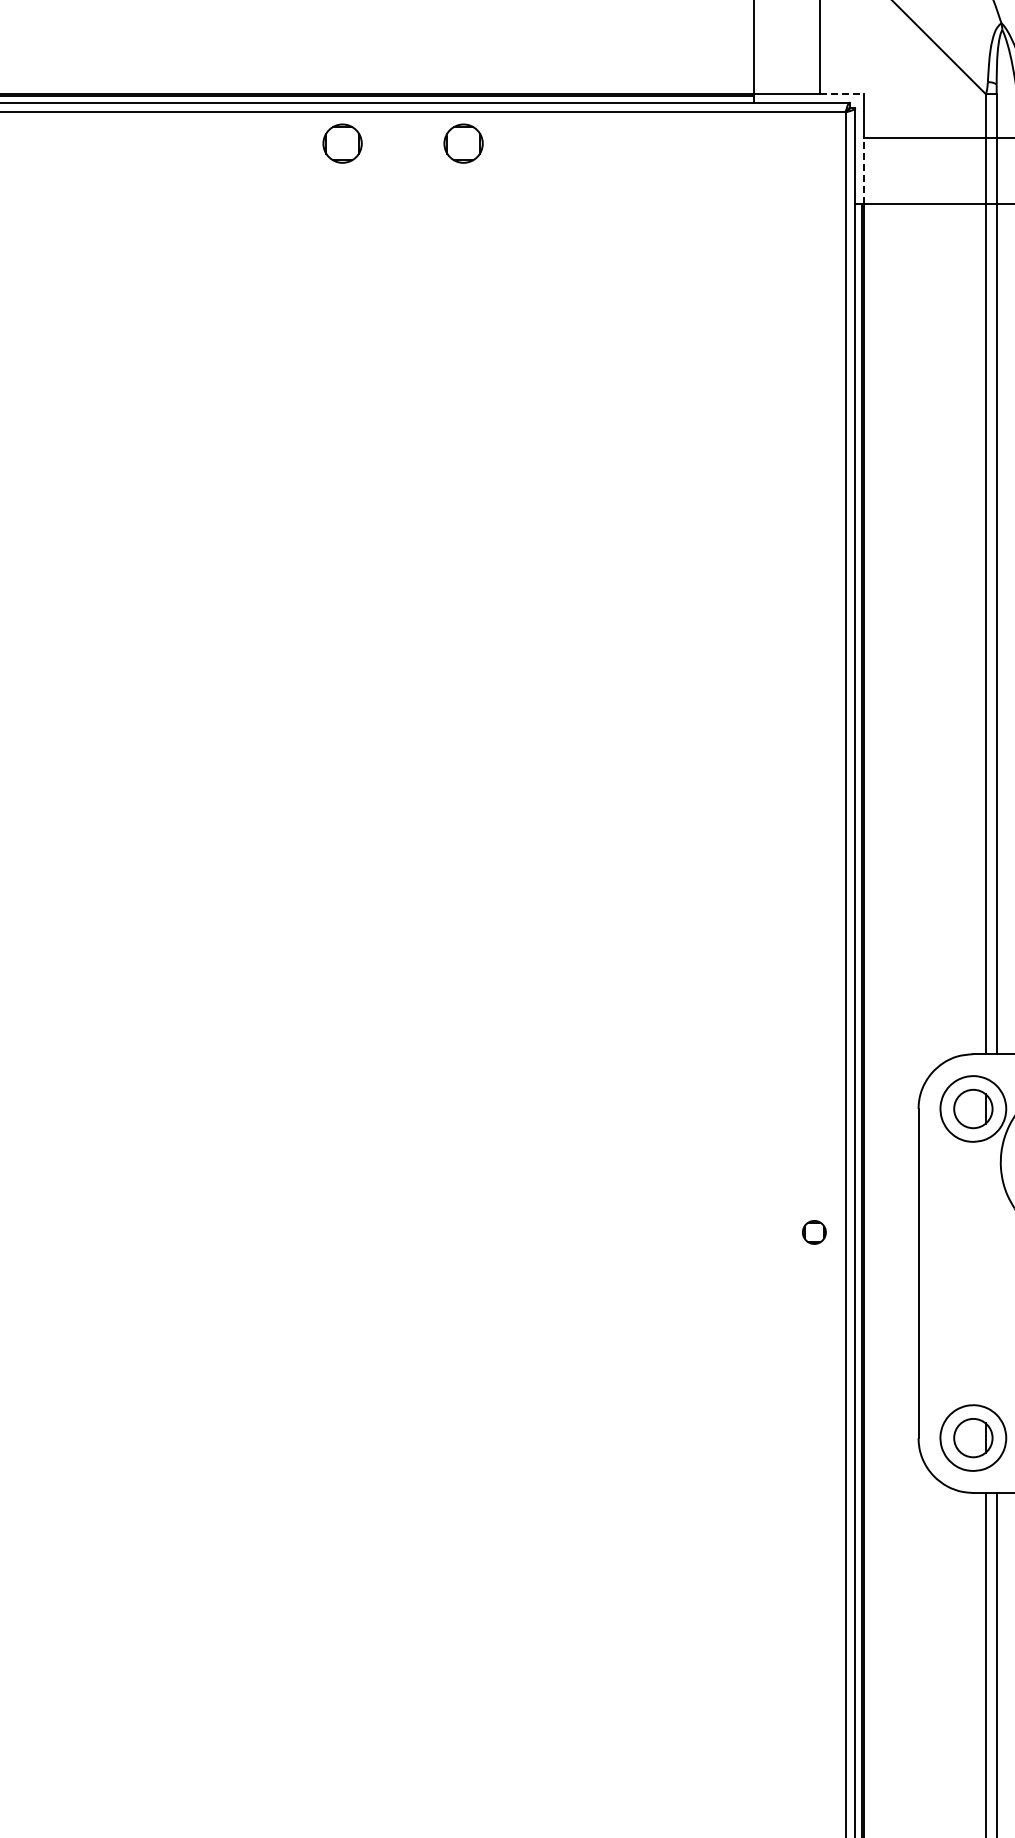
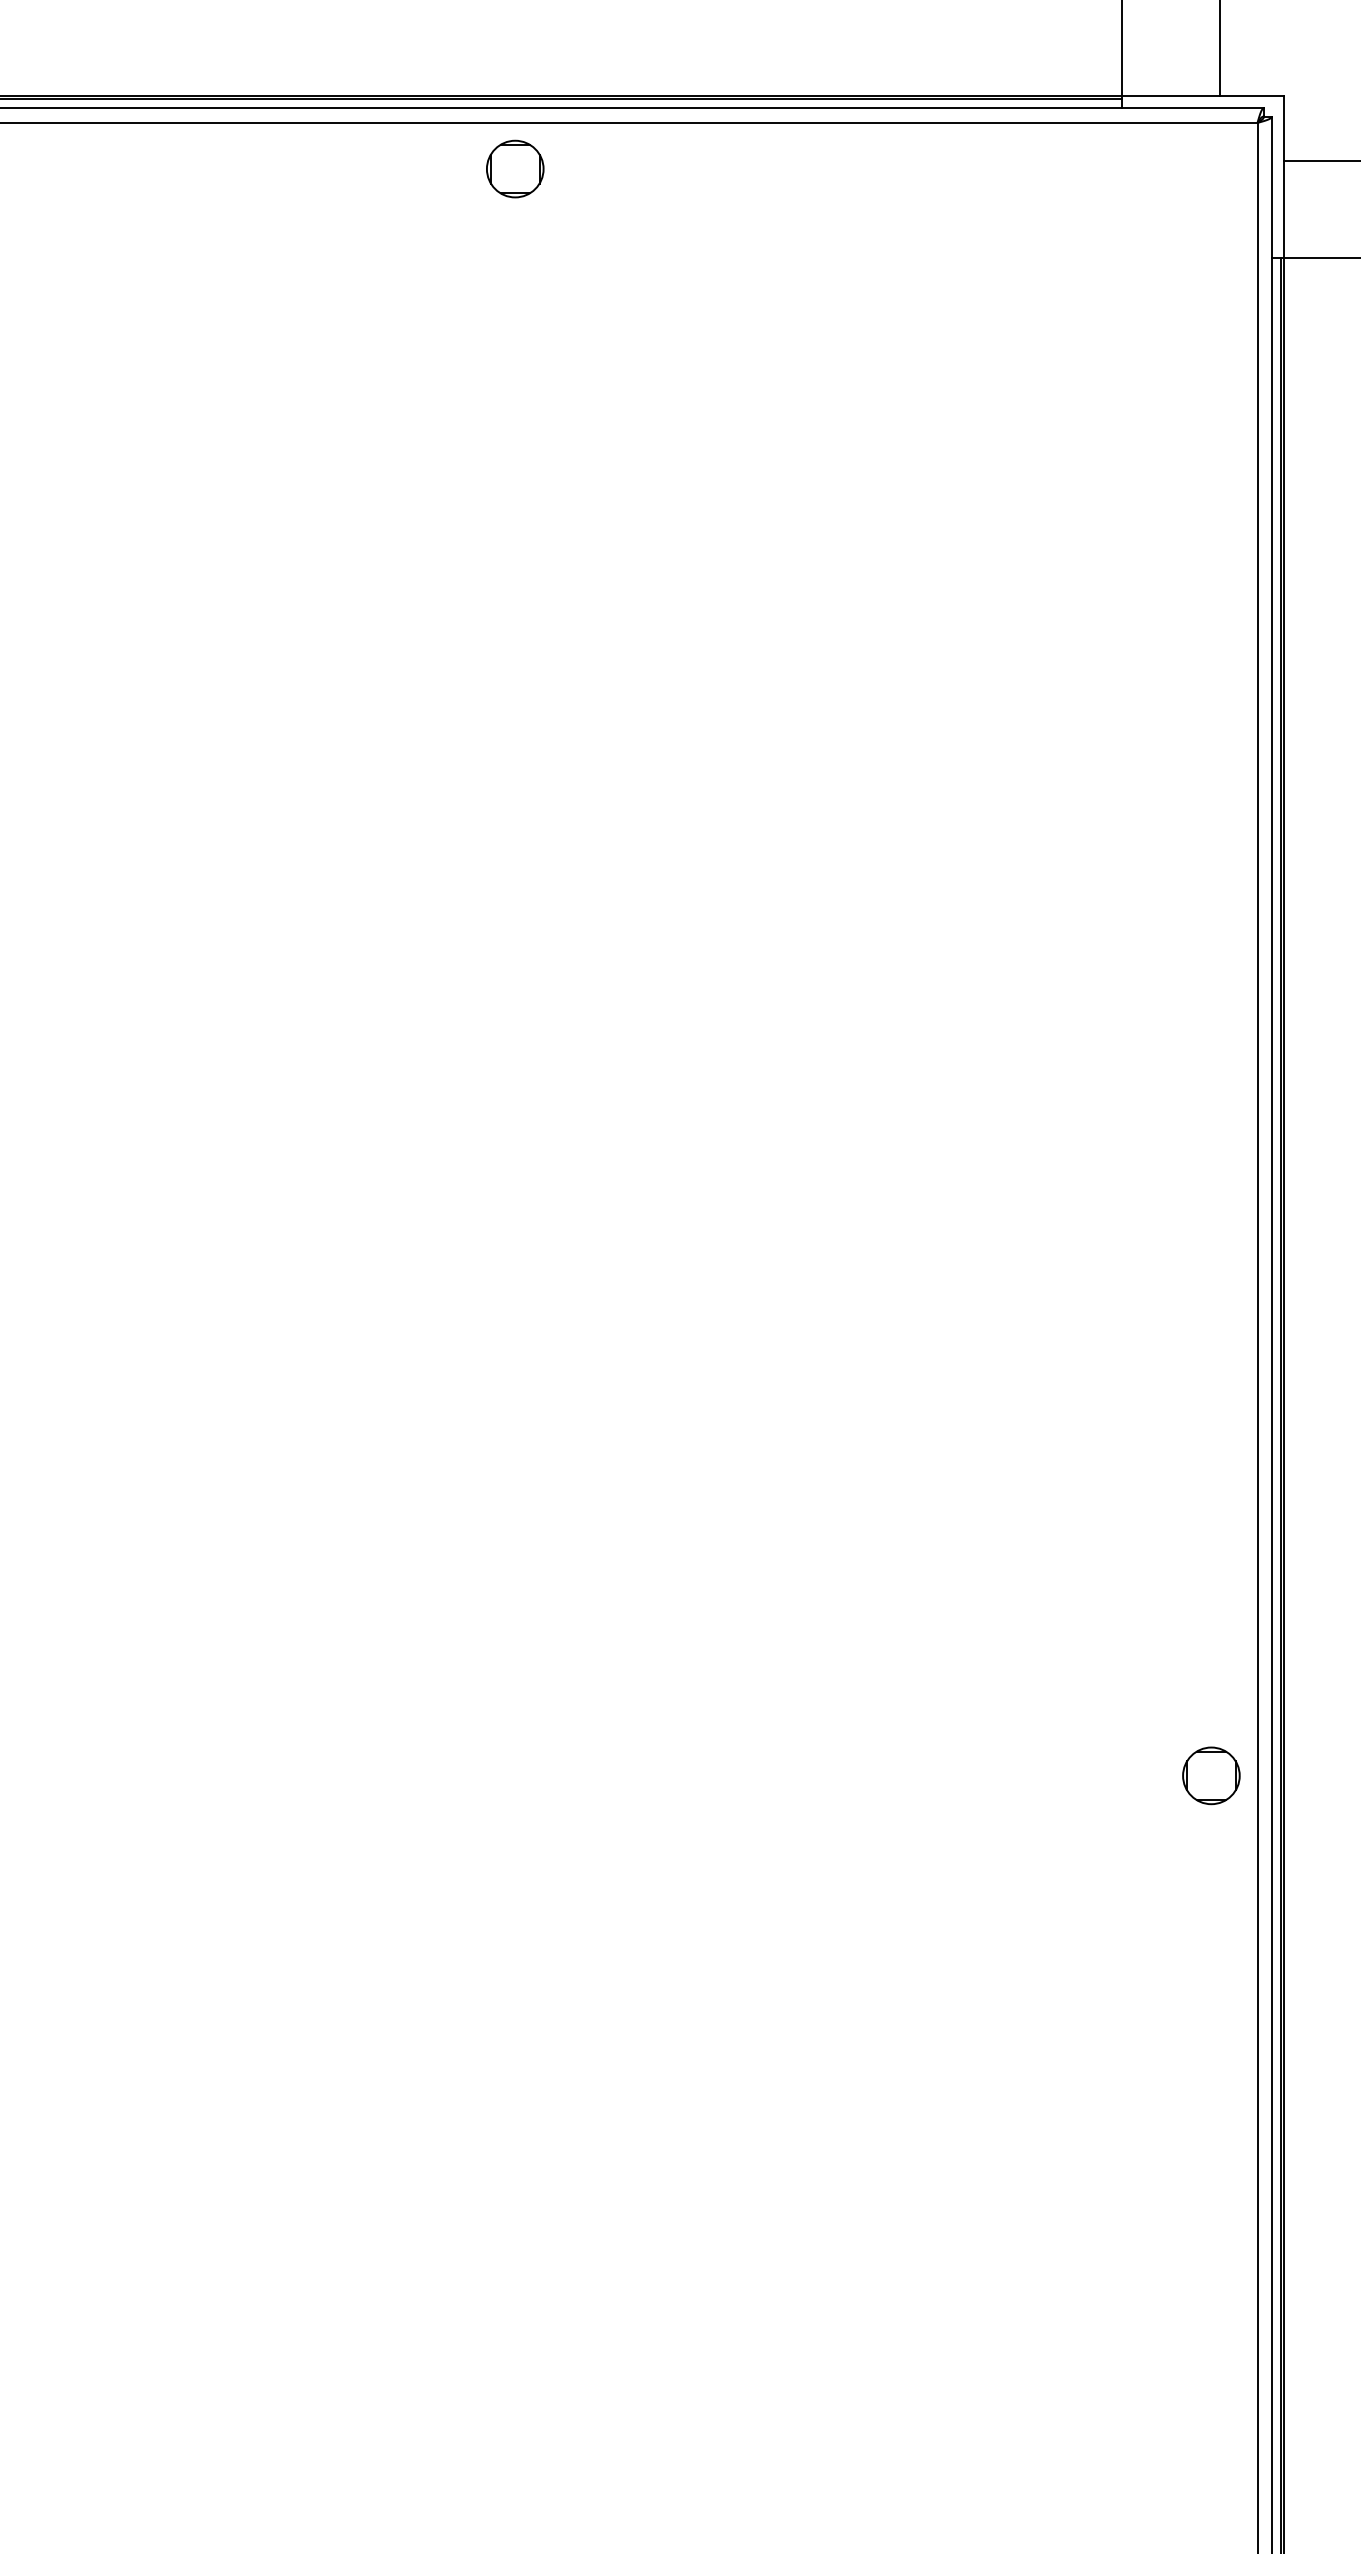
line: (841, 94) -> (1251, 96), dashed -> solid
part: (463, 143) -> (693, 168), removed
line: (863, 171) -> (1283, 210), dashed -> solid
part: (814, 1232) -> (1211, 1775), size x1.67

